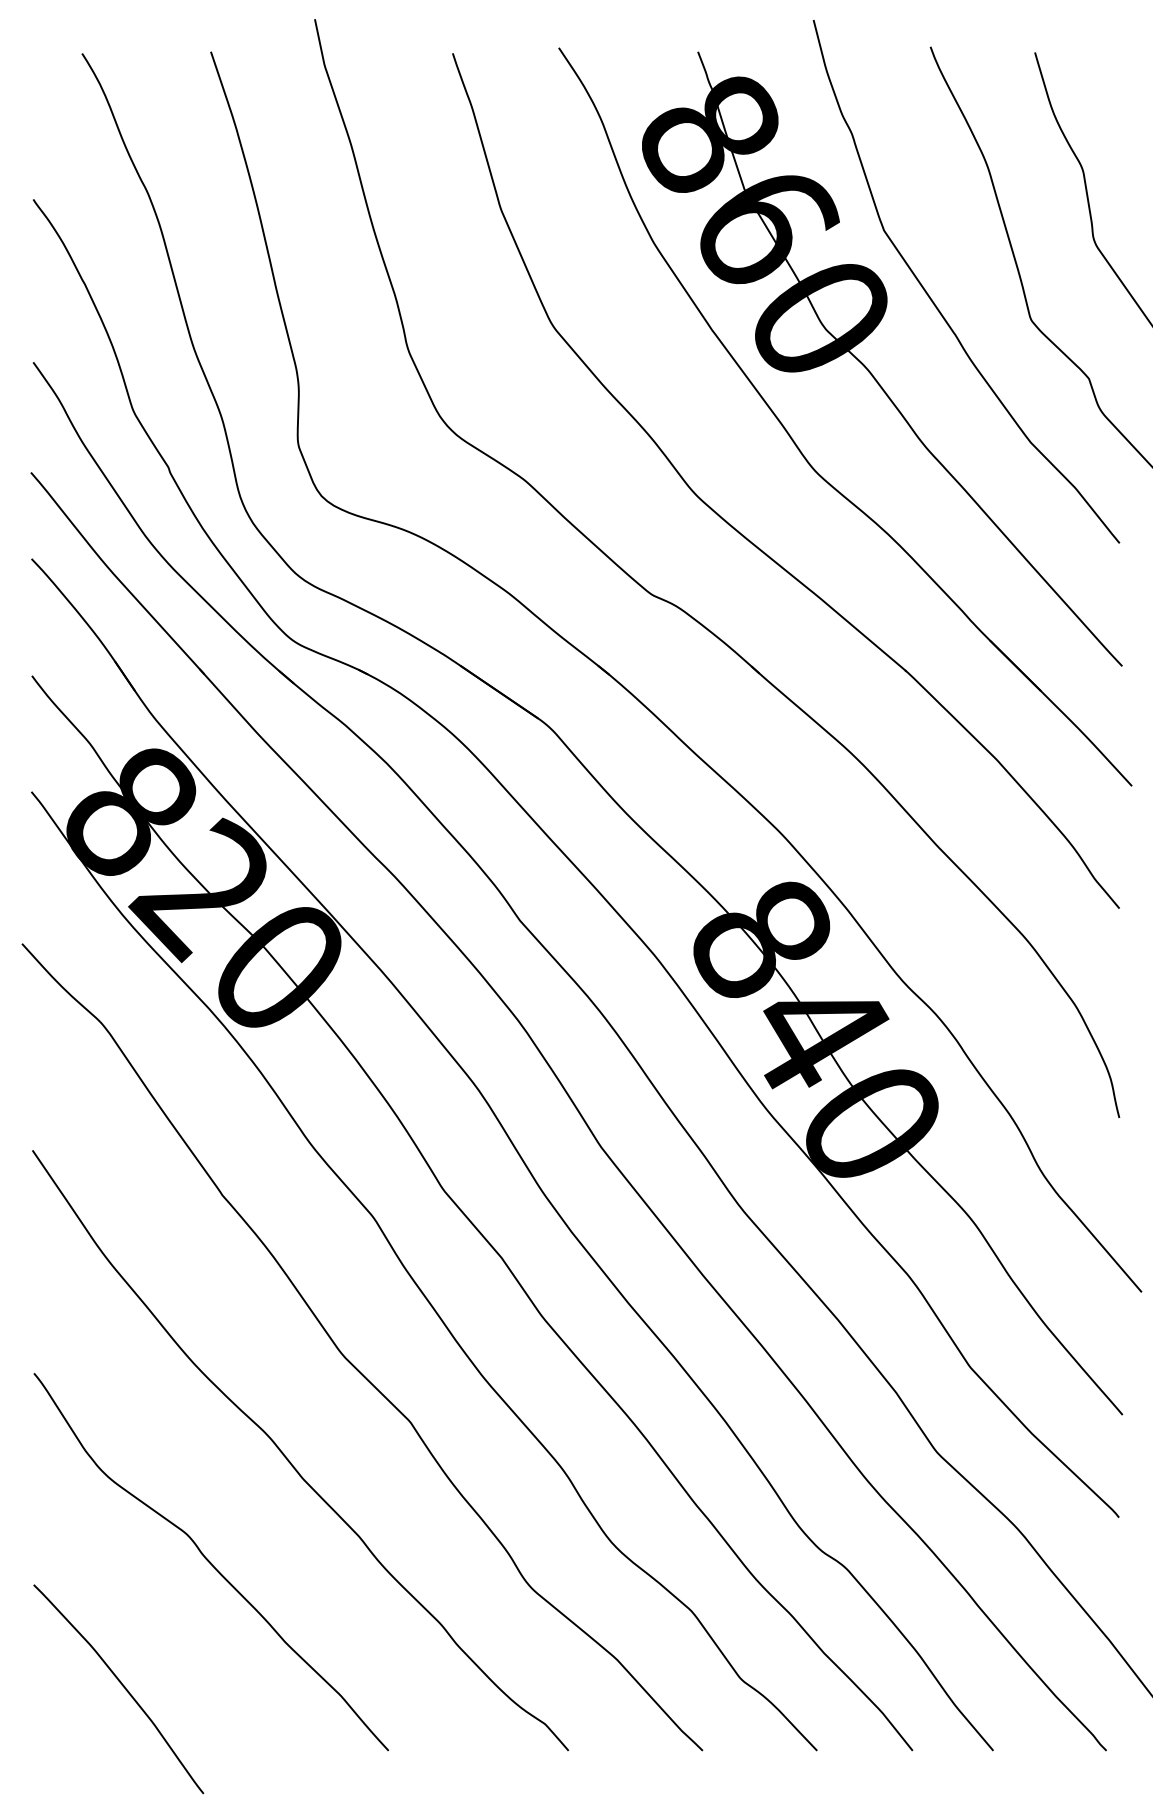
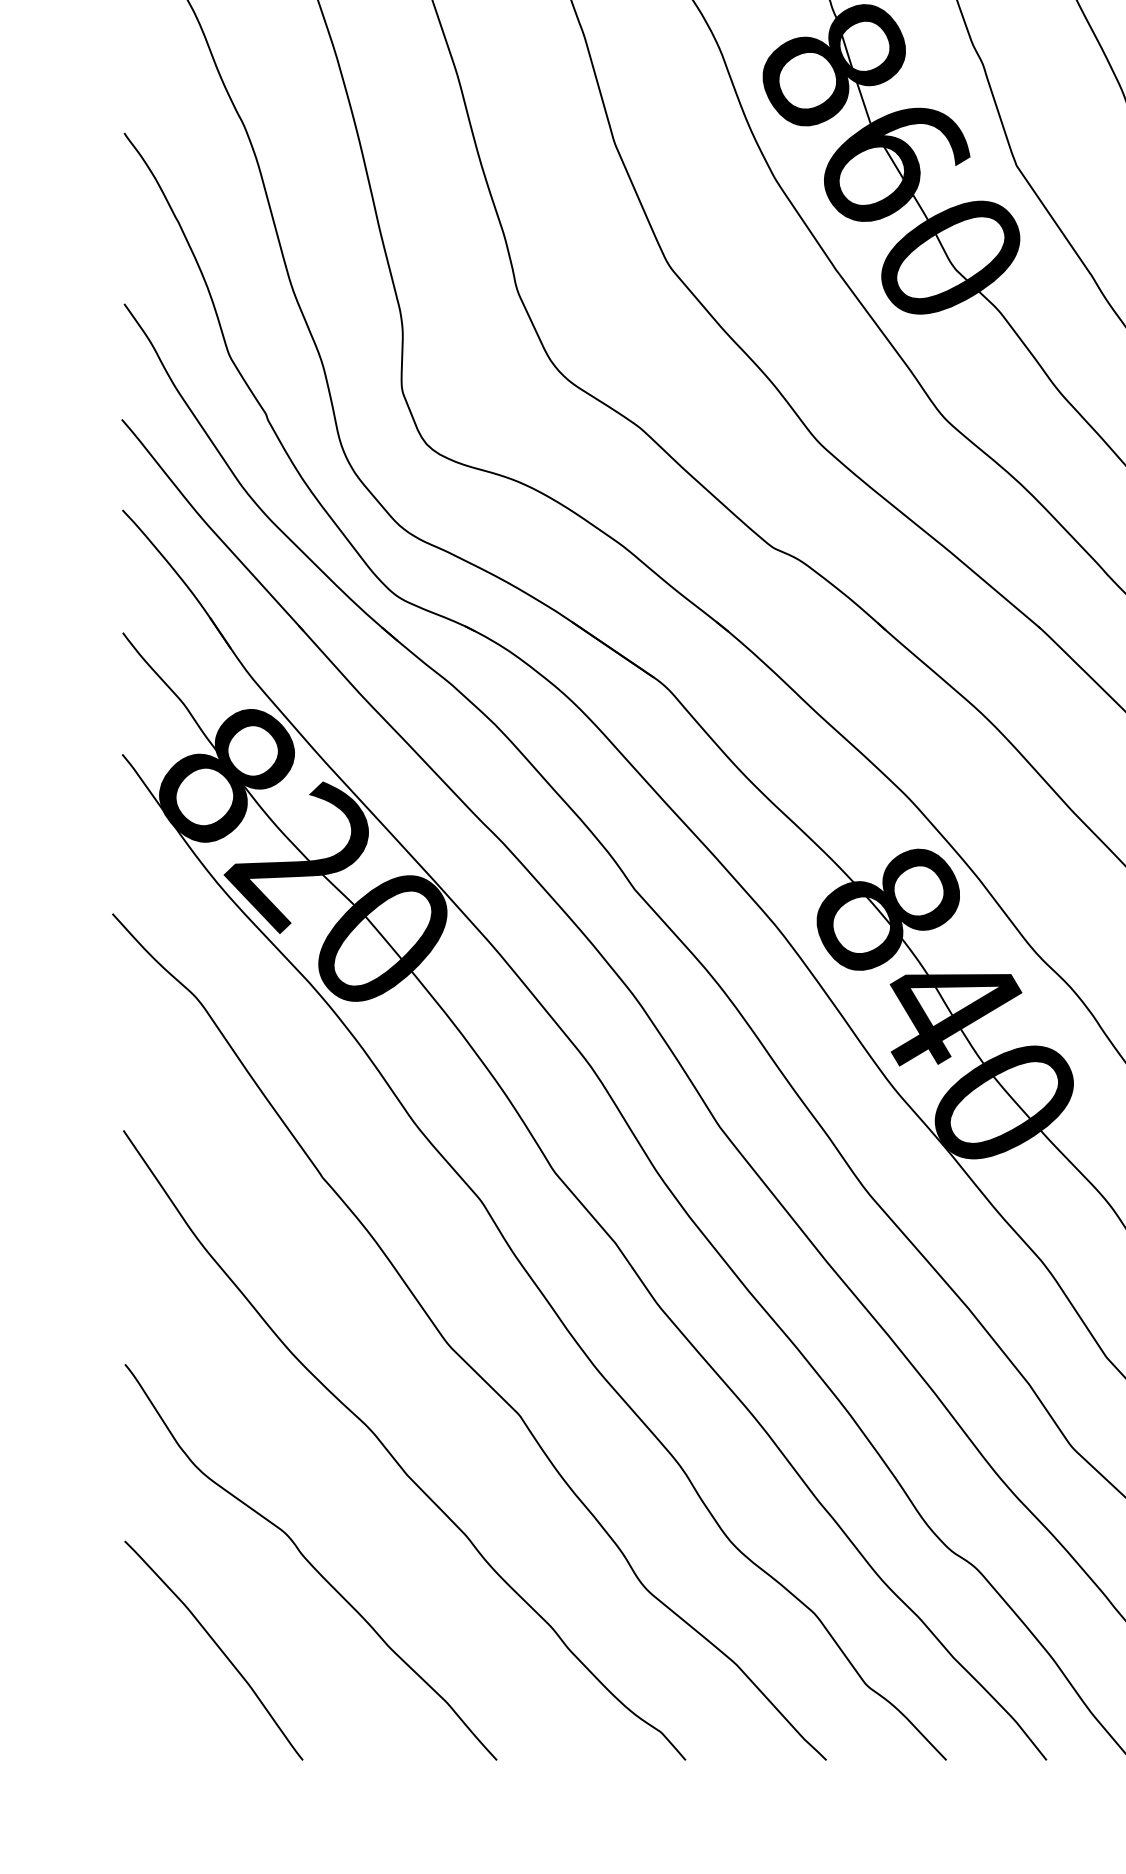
curve: (121, 1685) -> (216, 1646), moved

